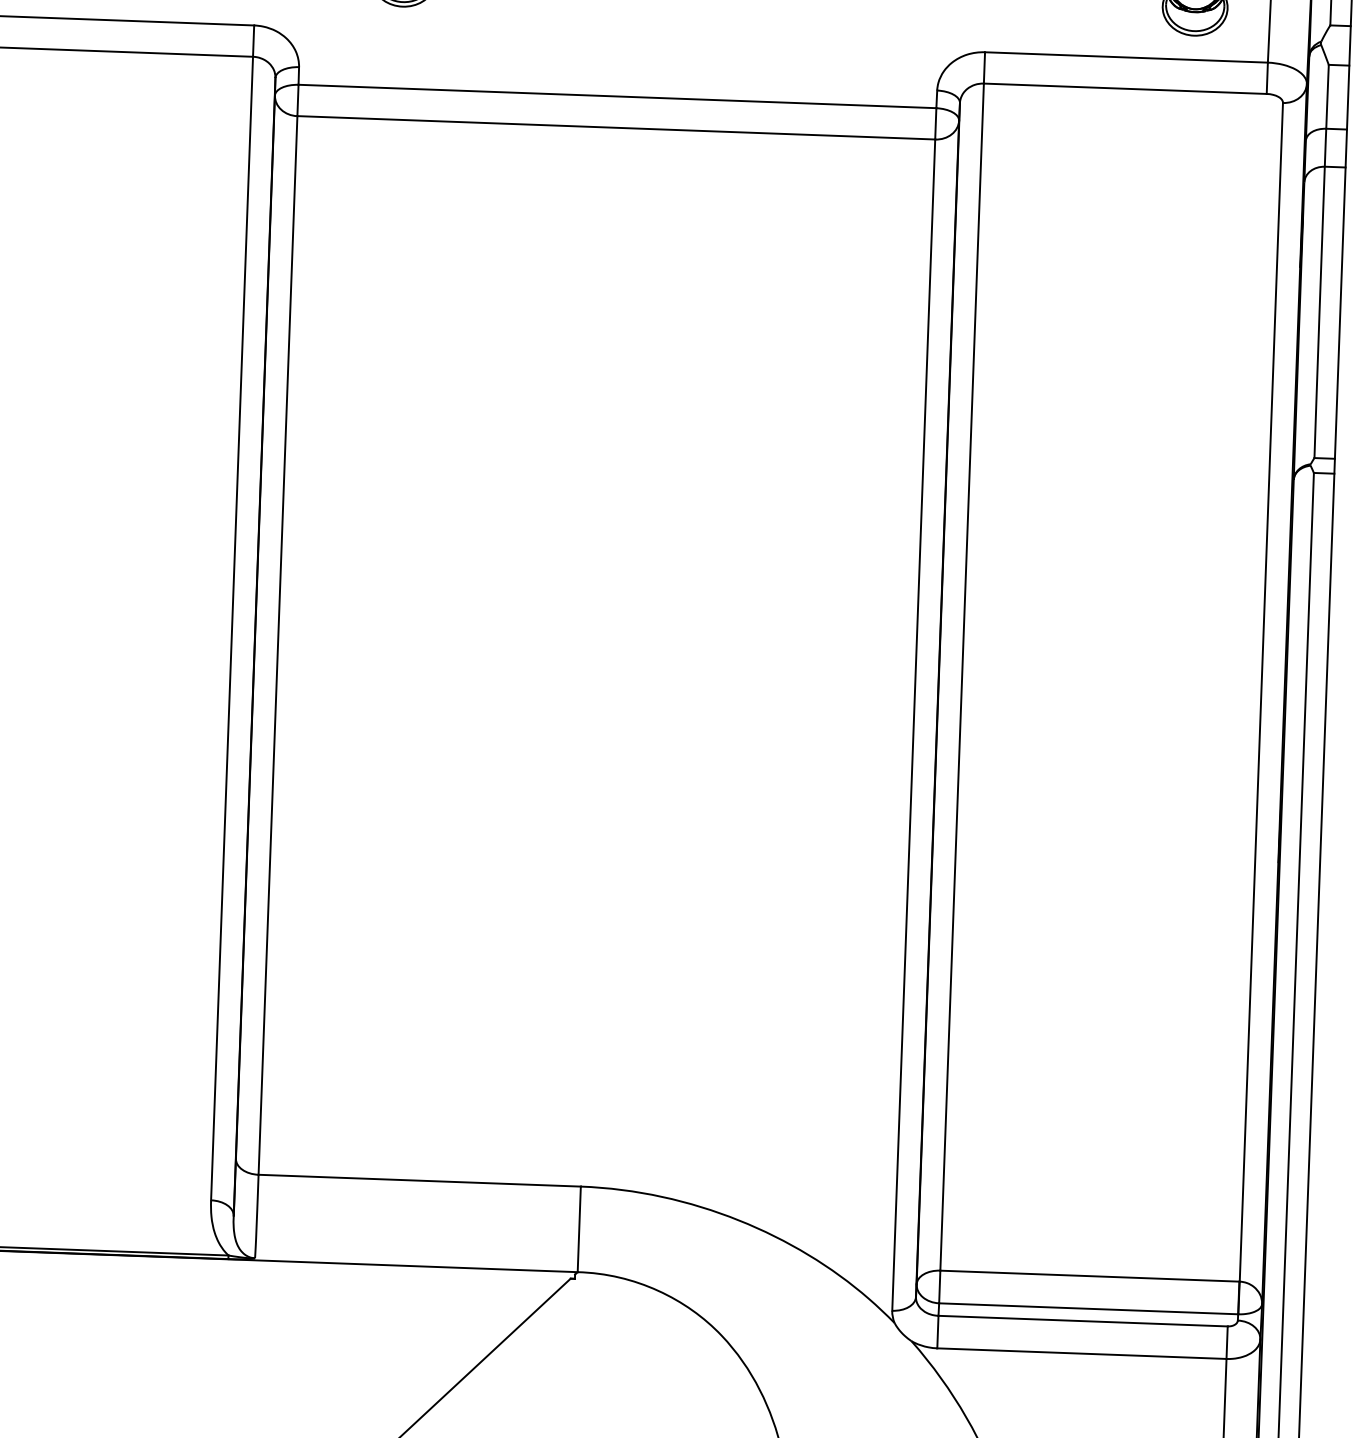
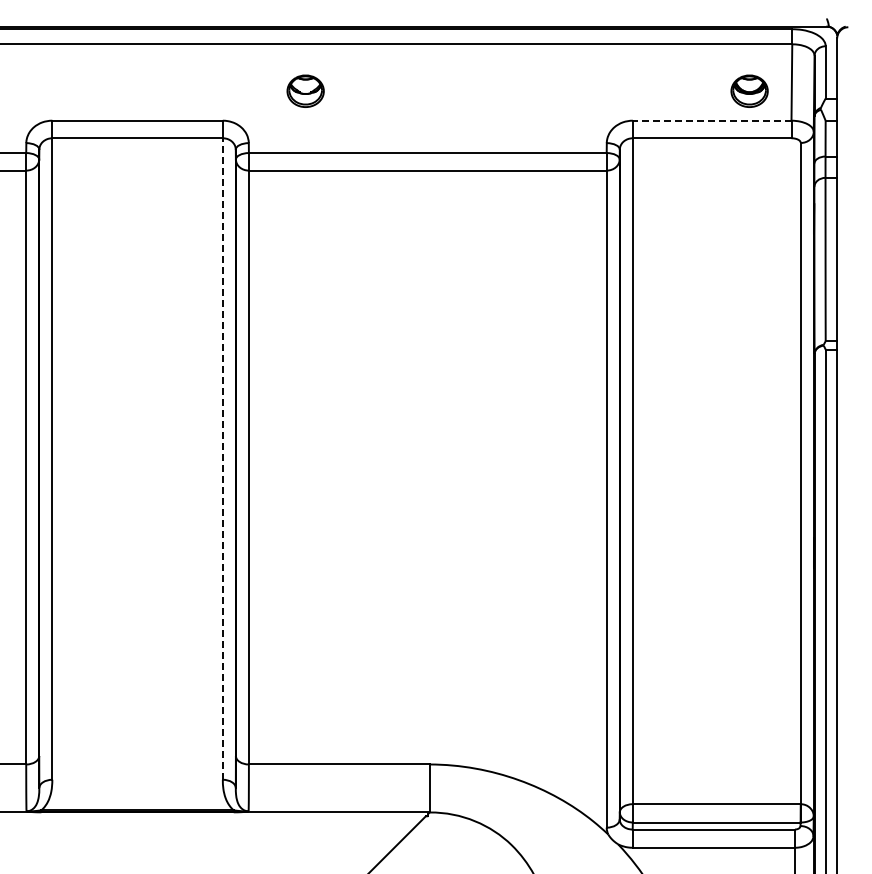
line: (1125, 57) -> (711, 120), solid -> dashed
line: (231, 629) -> (222, 459), solid -> dashed

